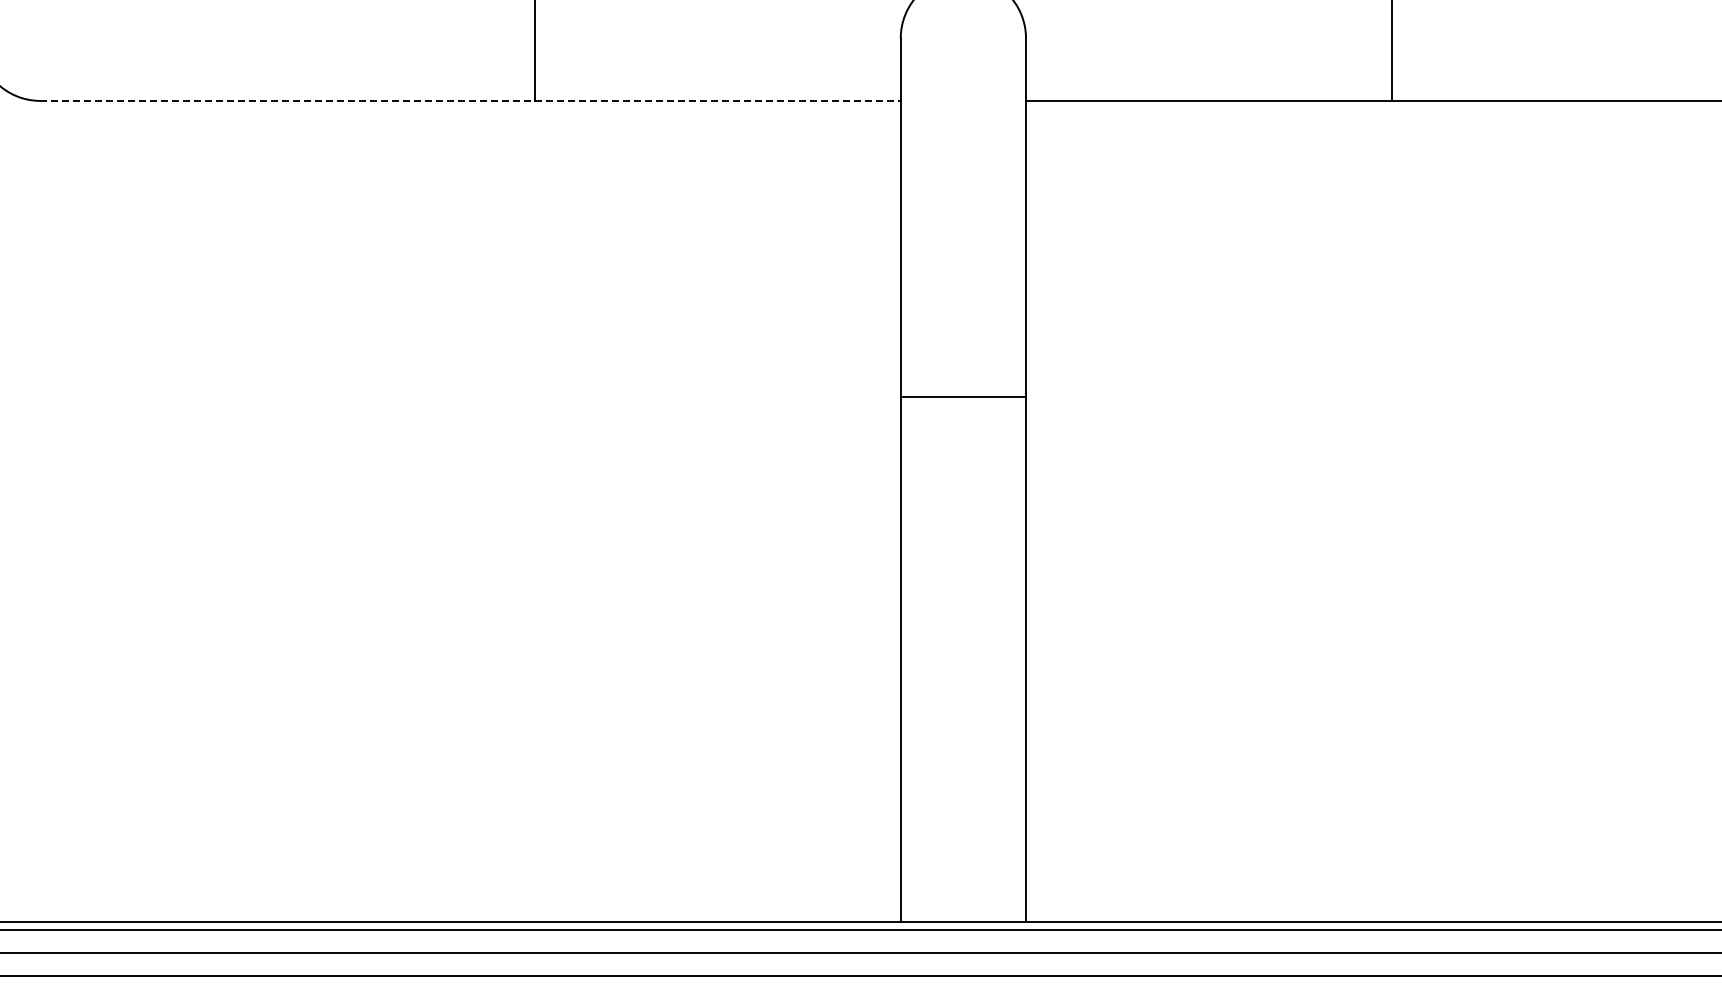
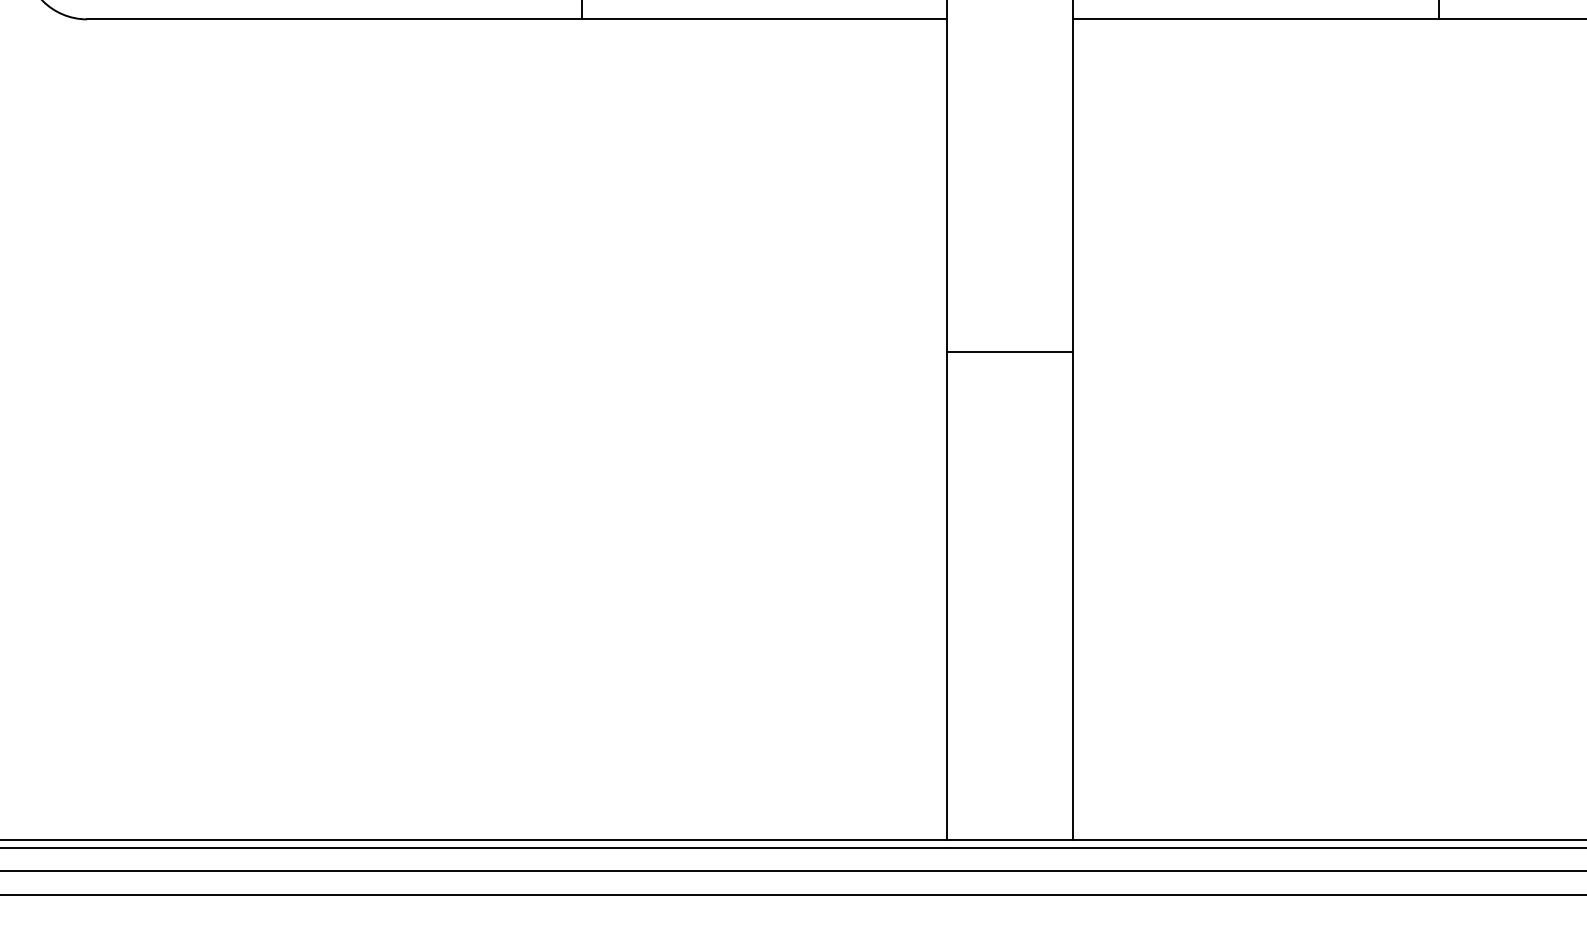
line: (471, 100) -> (518, 18), dashed -> solid
line: (963, 396) -> (1010, 351), moved

